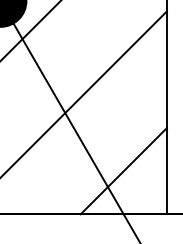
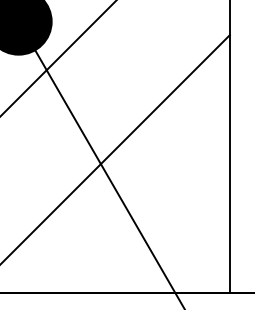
line: (123, 170) -> (174, 237), removed

